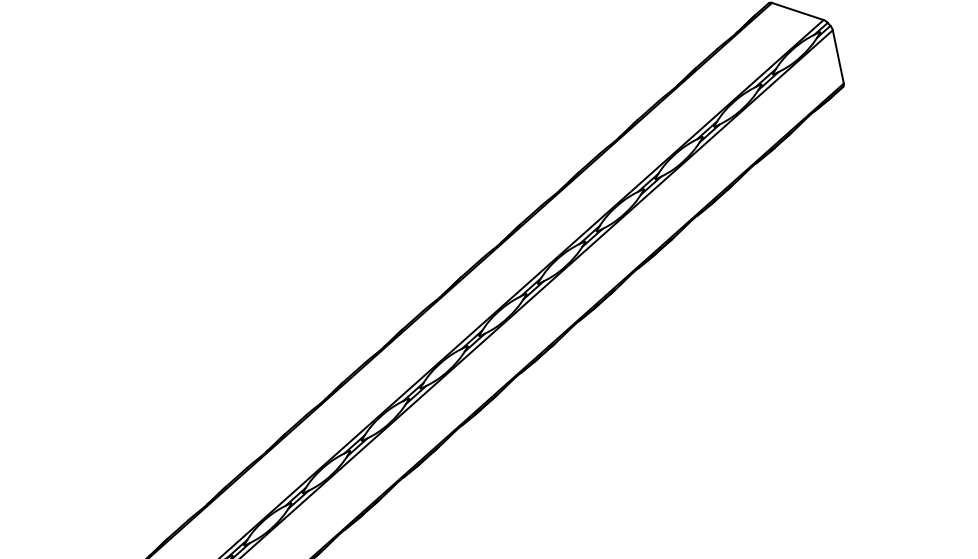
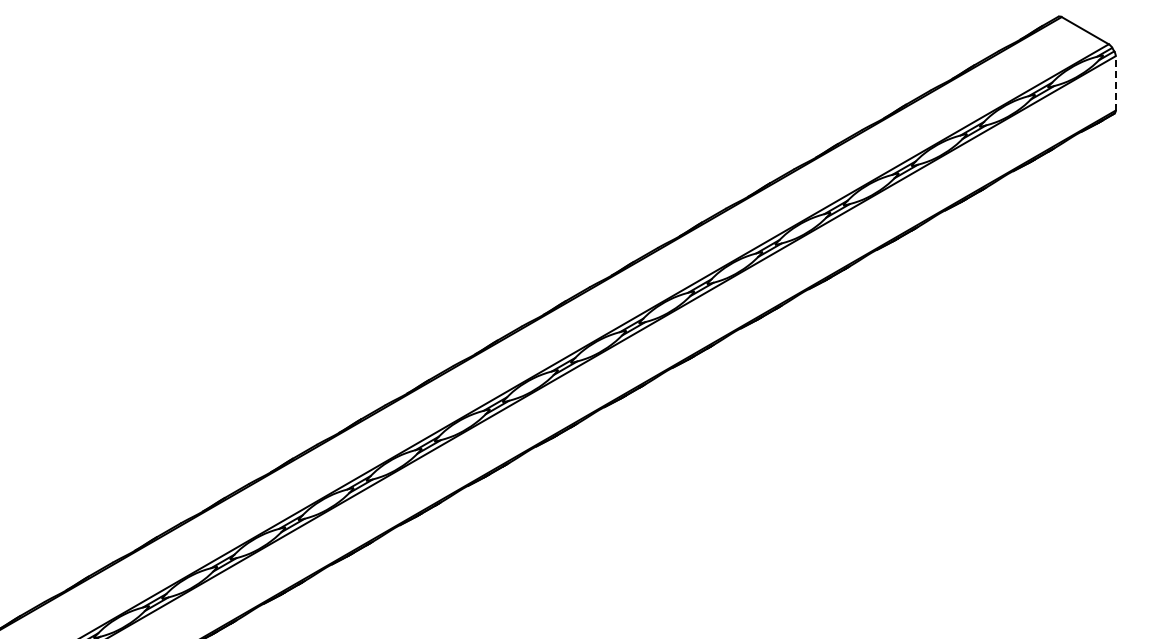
line: (837, 56) -> (1115, 82), solid -> dashed

